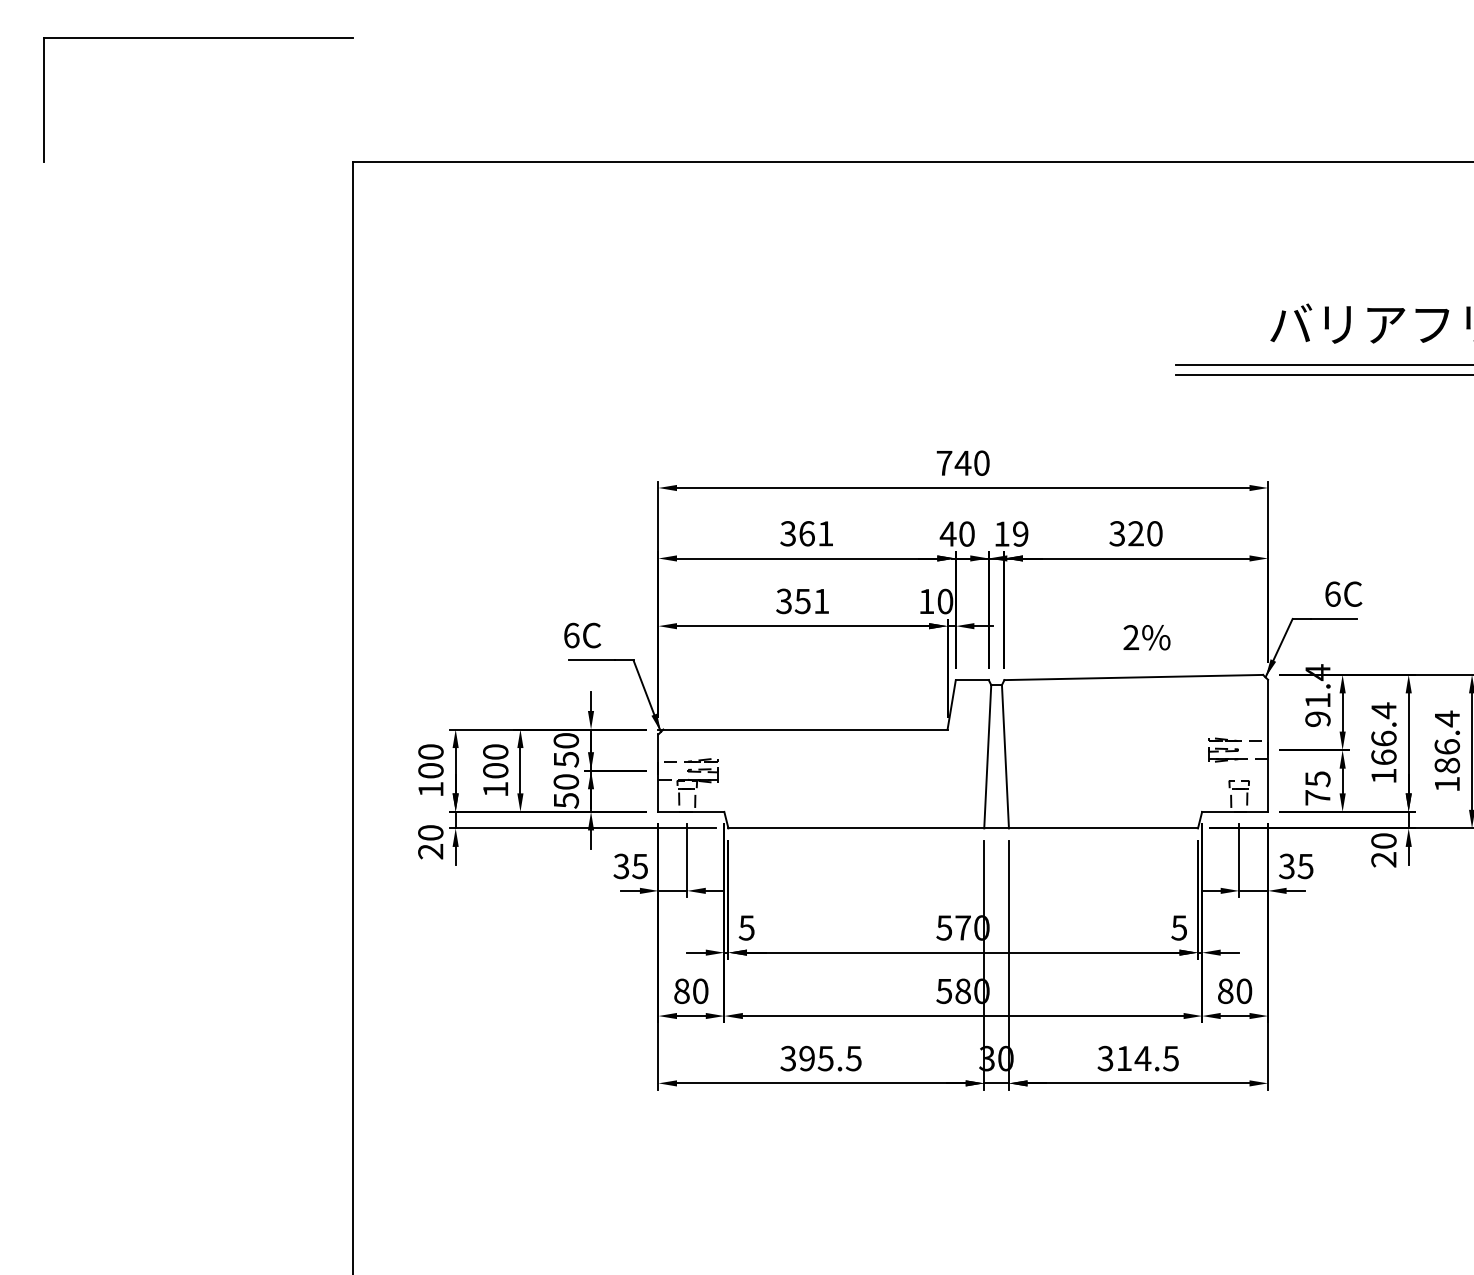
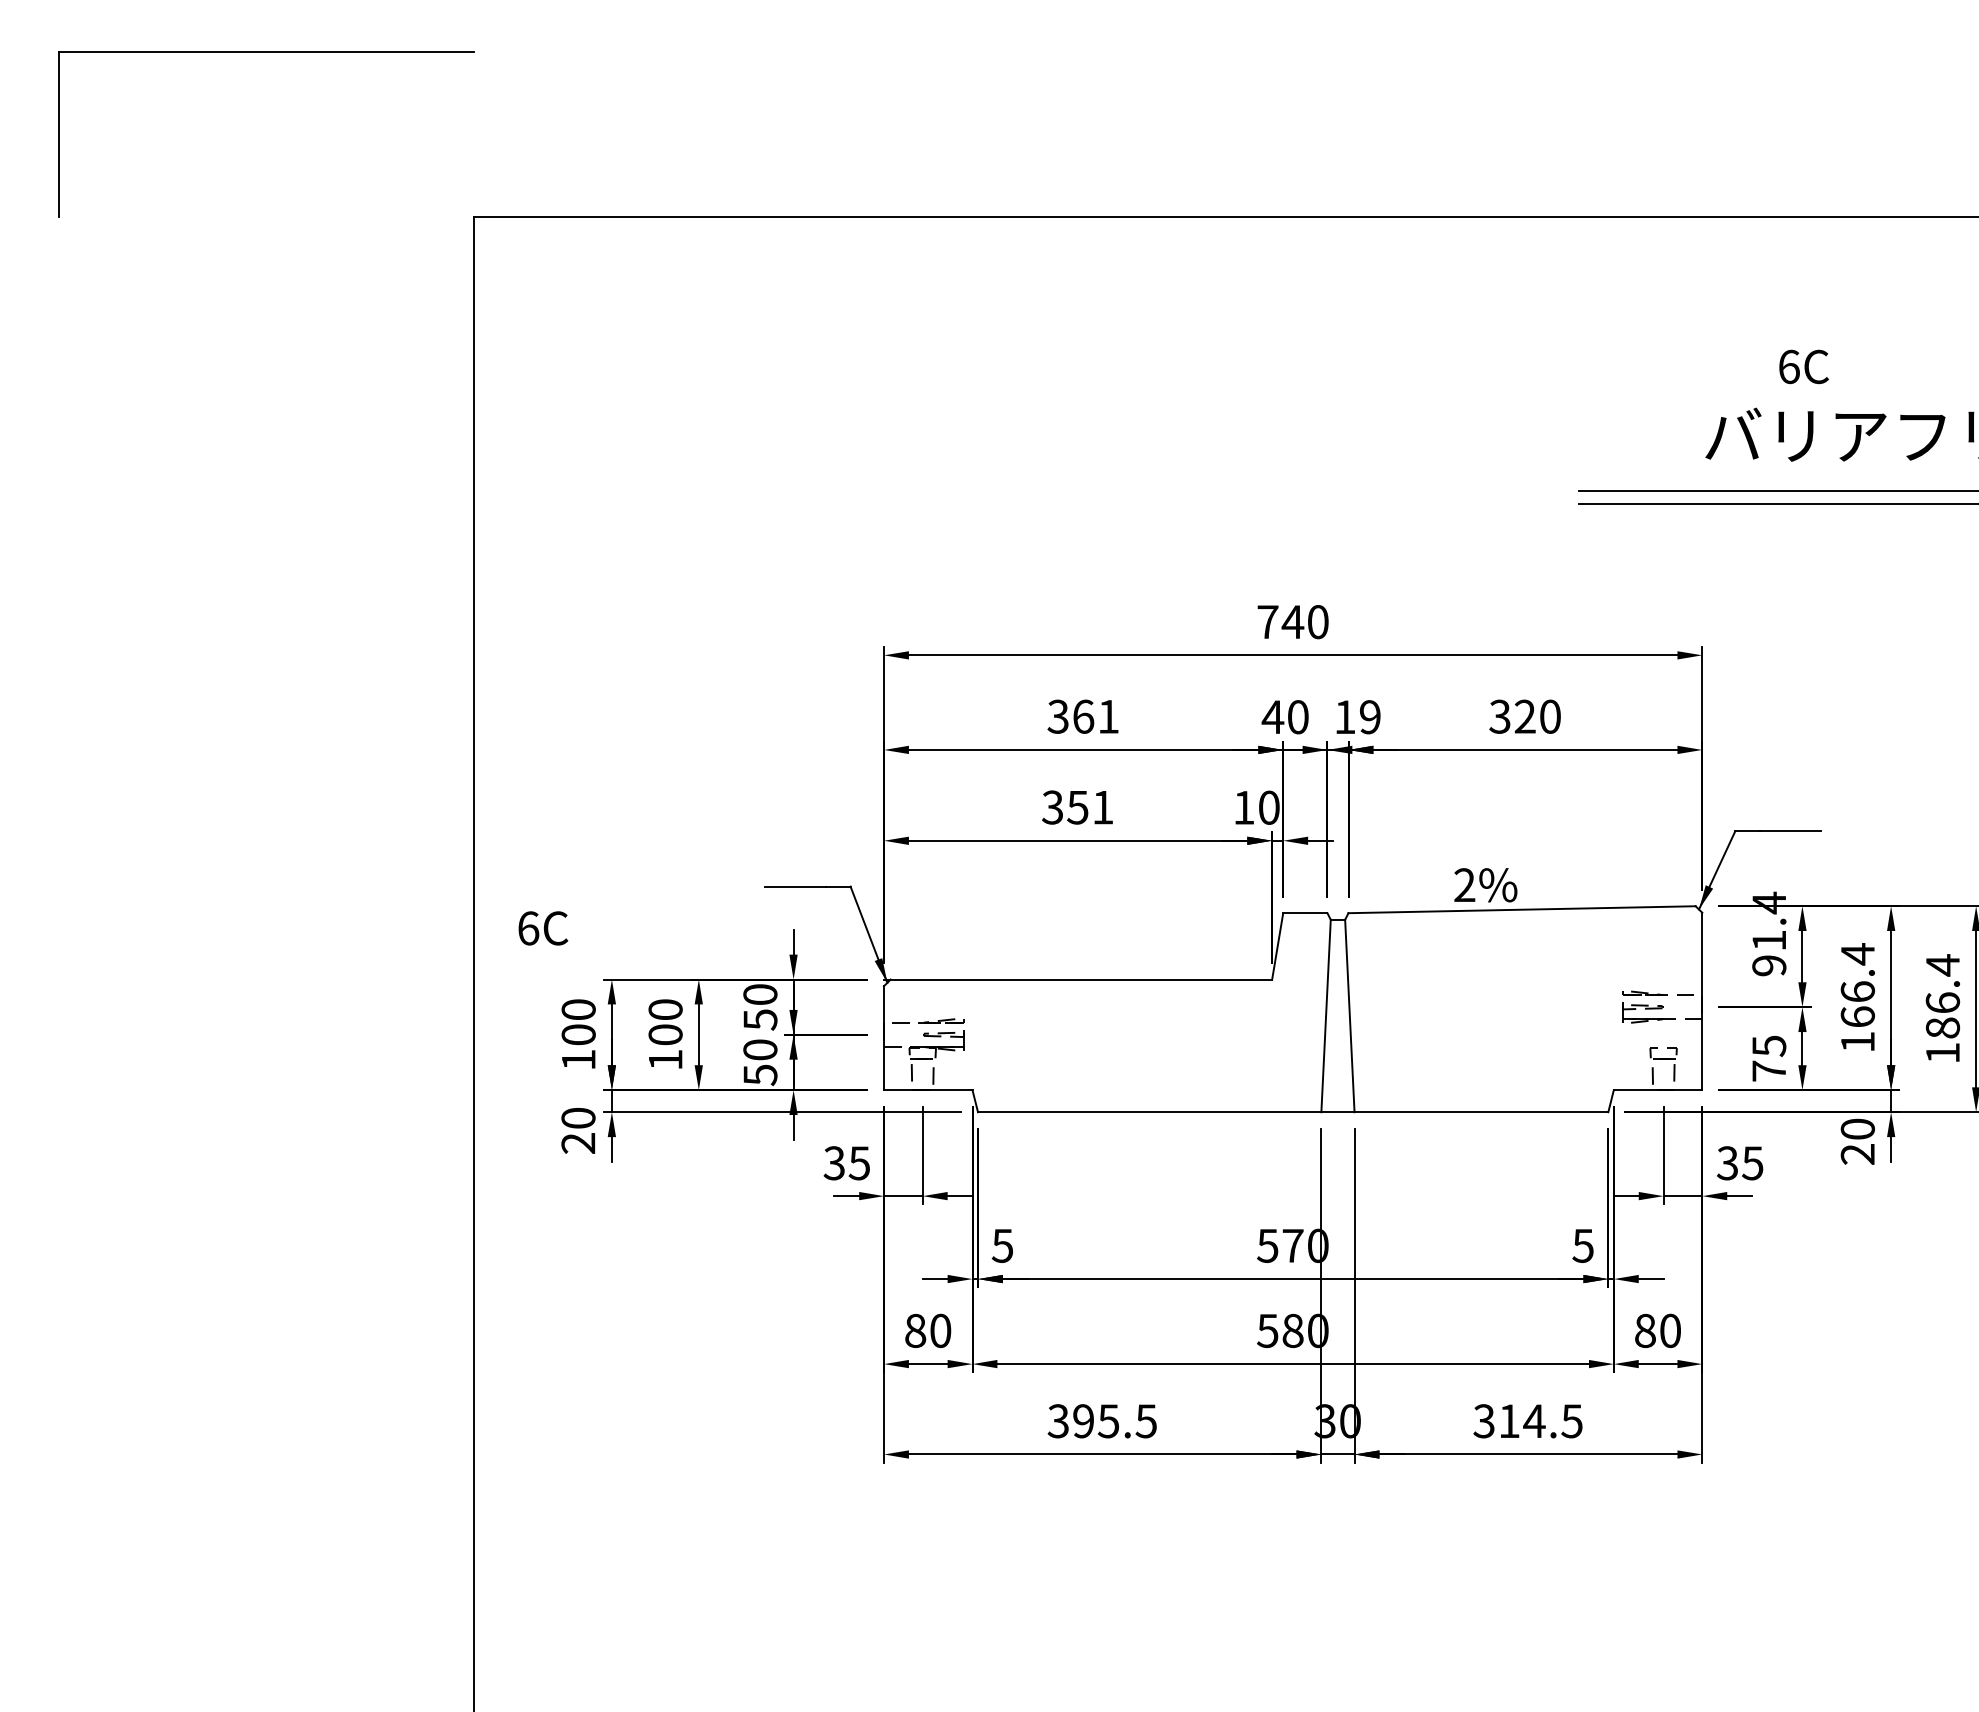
text: (1343, 593) -> (1803, 366), moved
text: (582, 635) -> (543, 928), moved
text: (1146, 637) -> (1485, 885), moved

